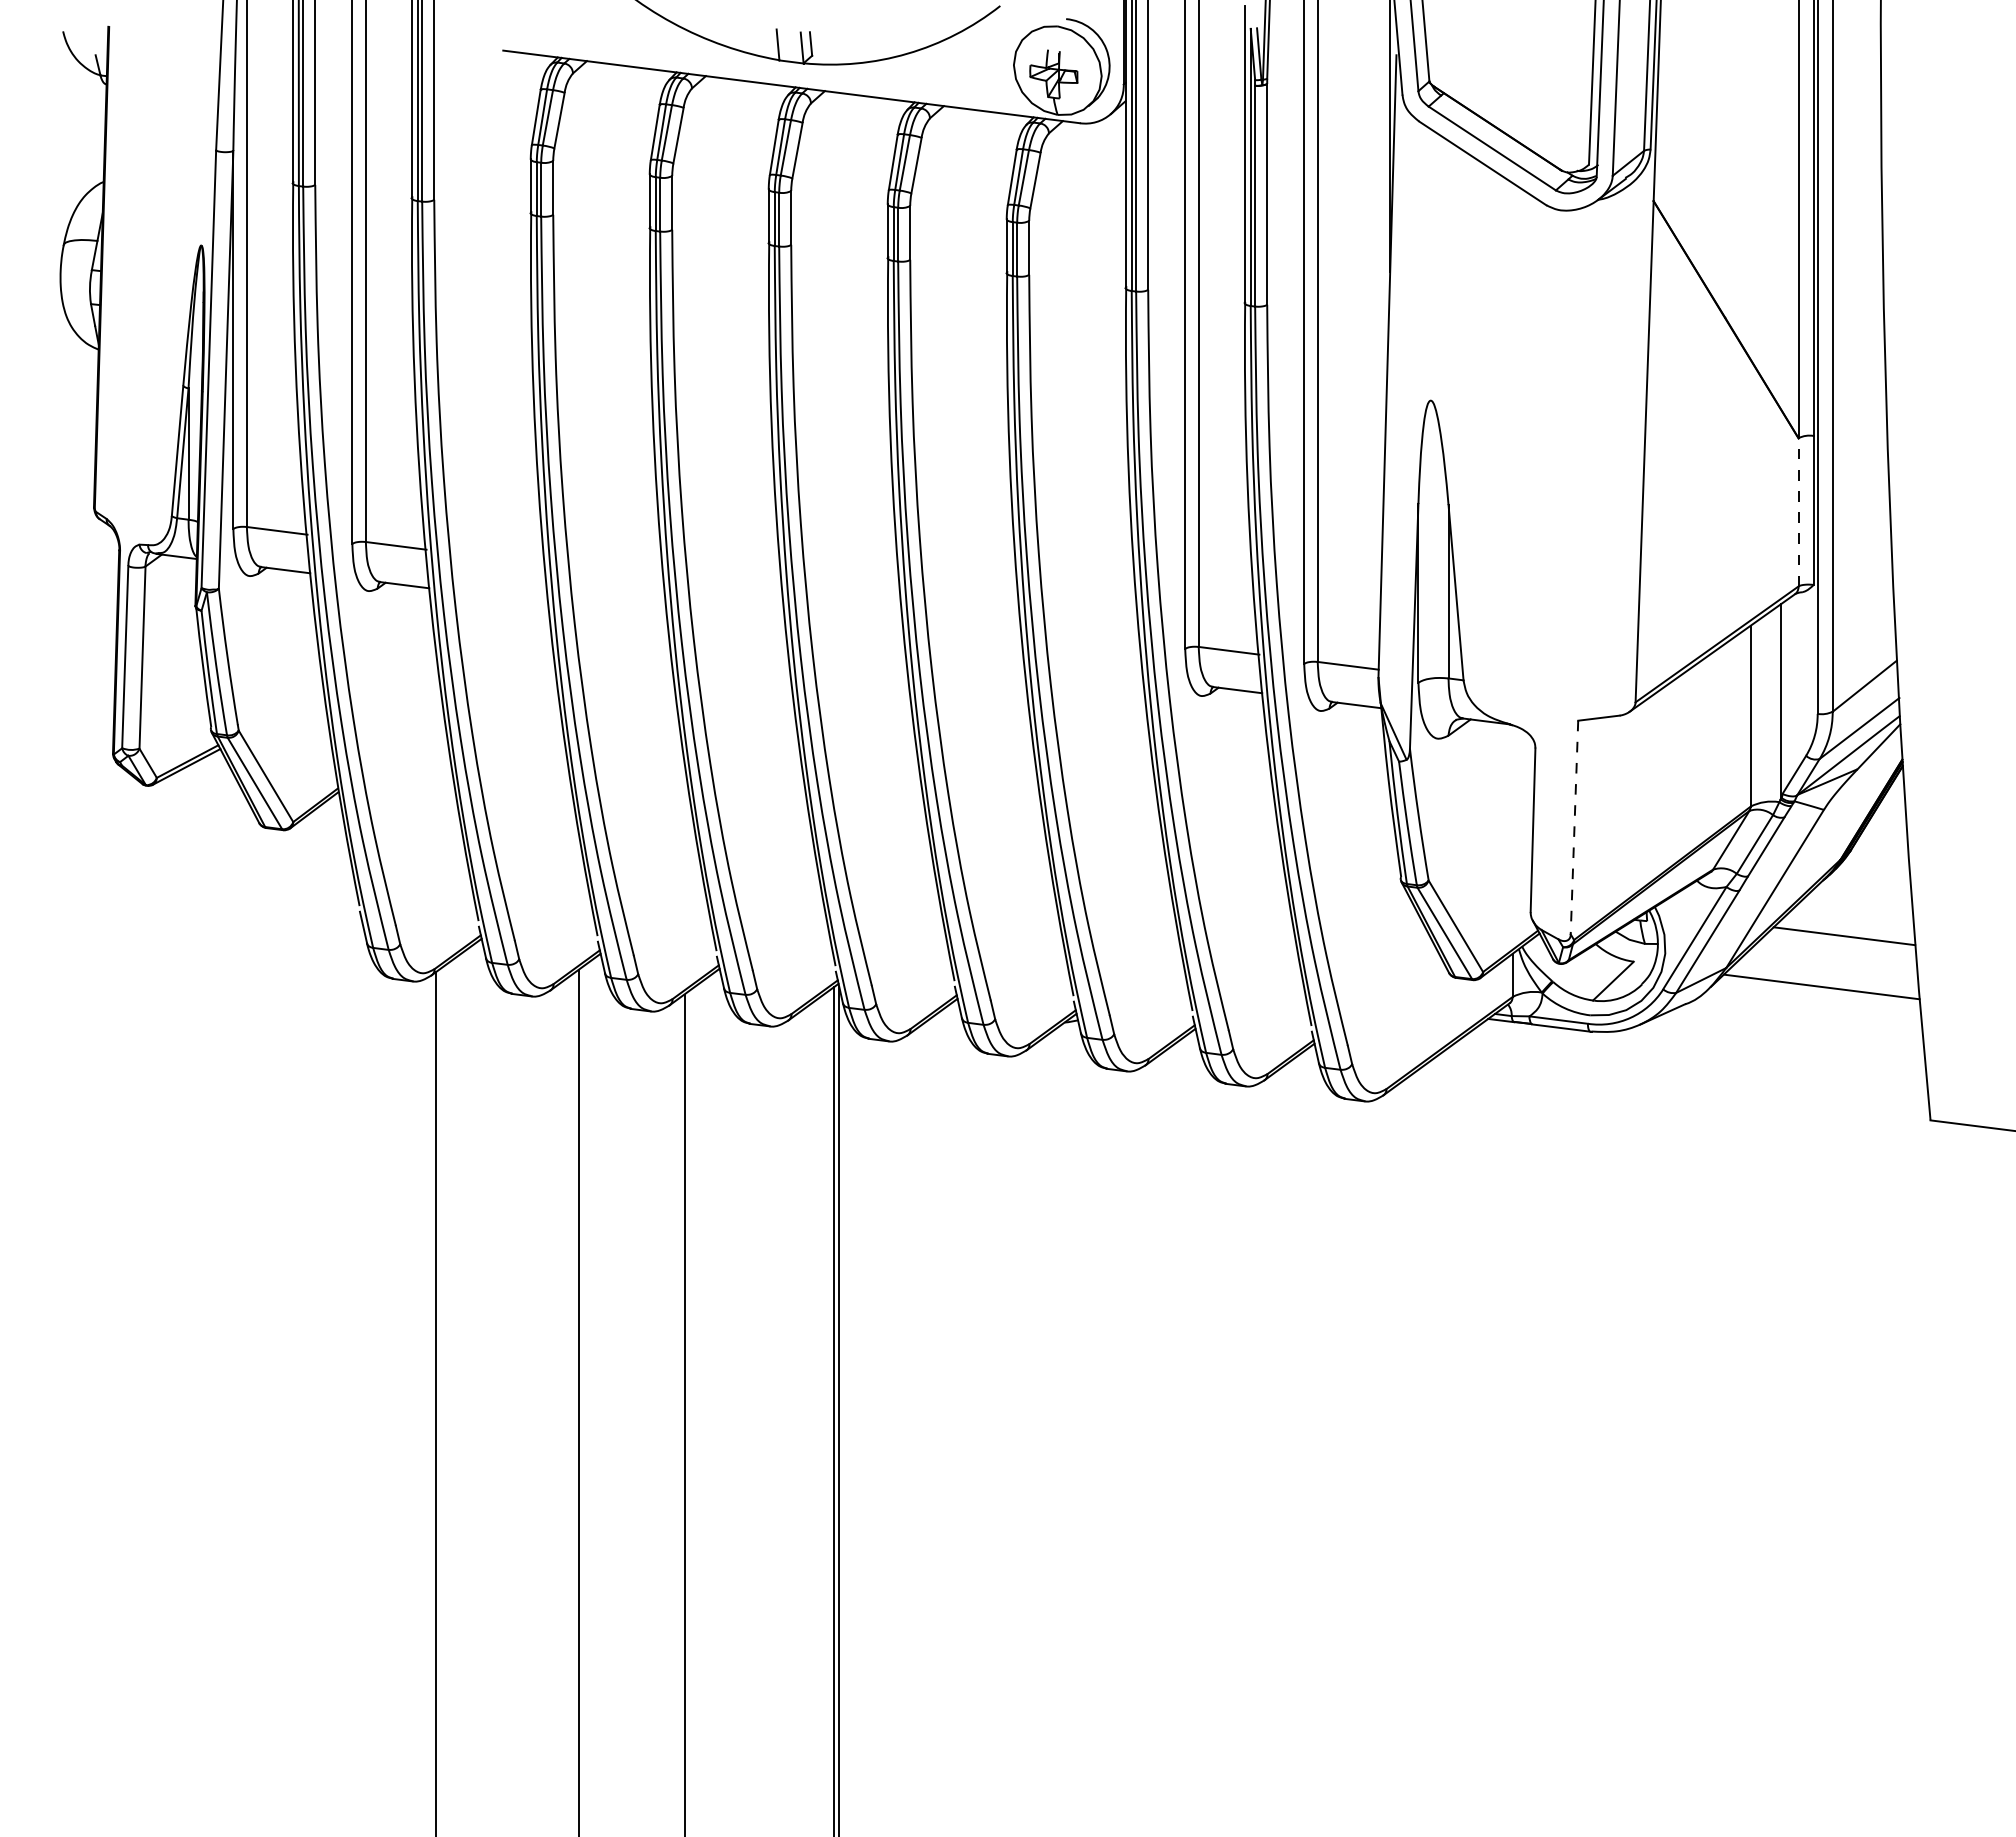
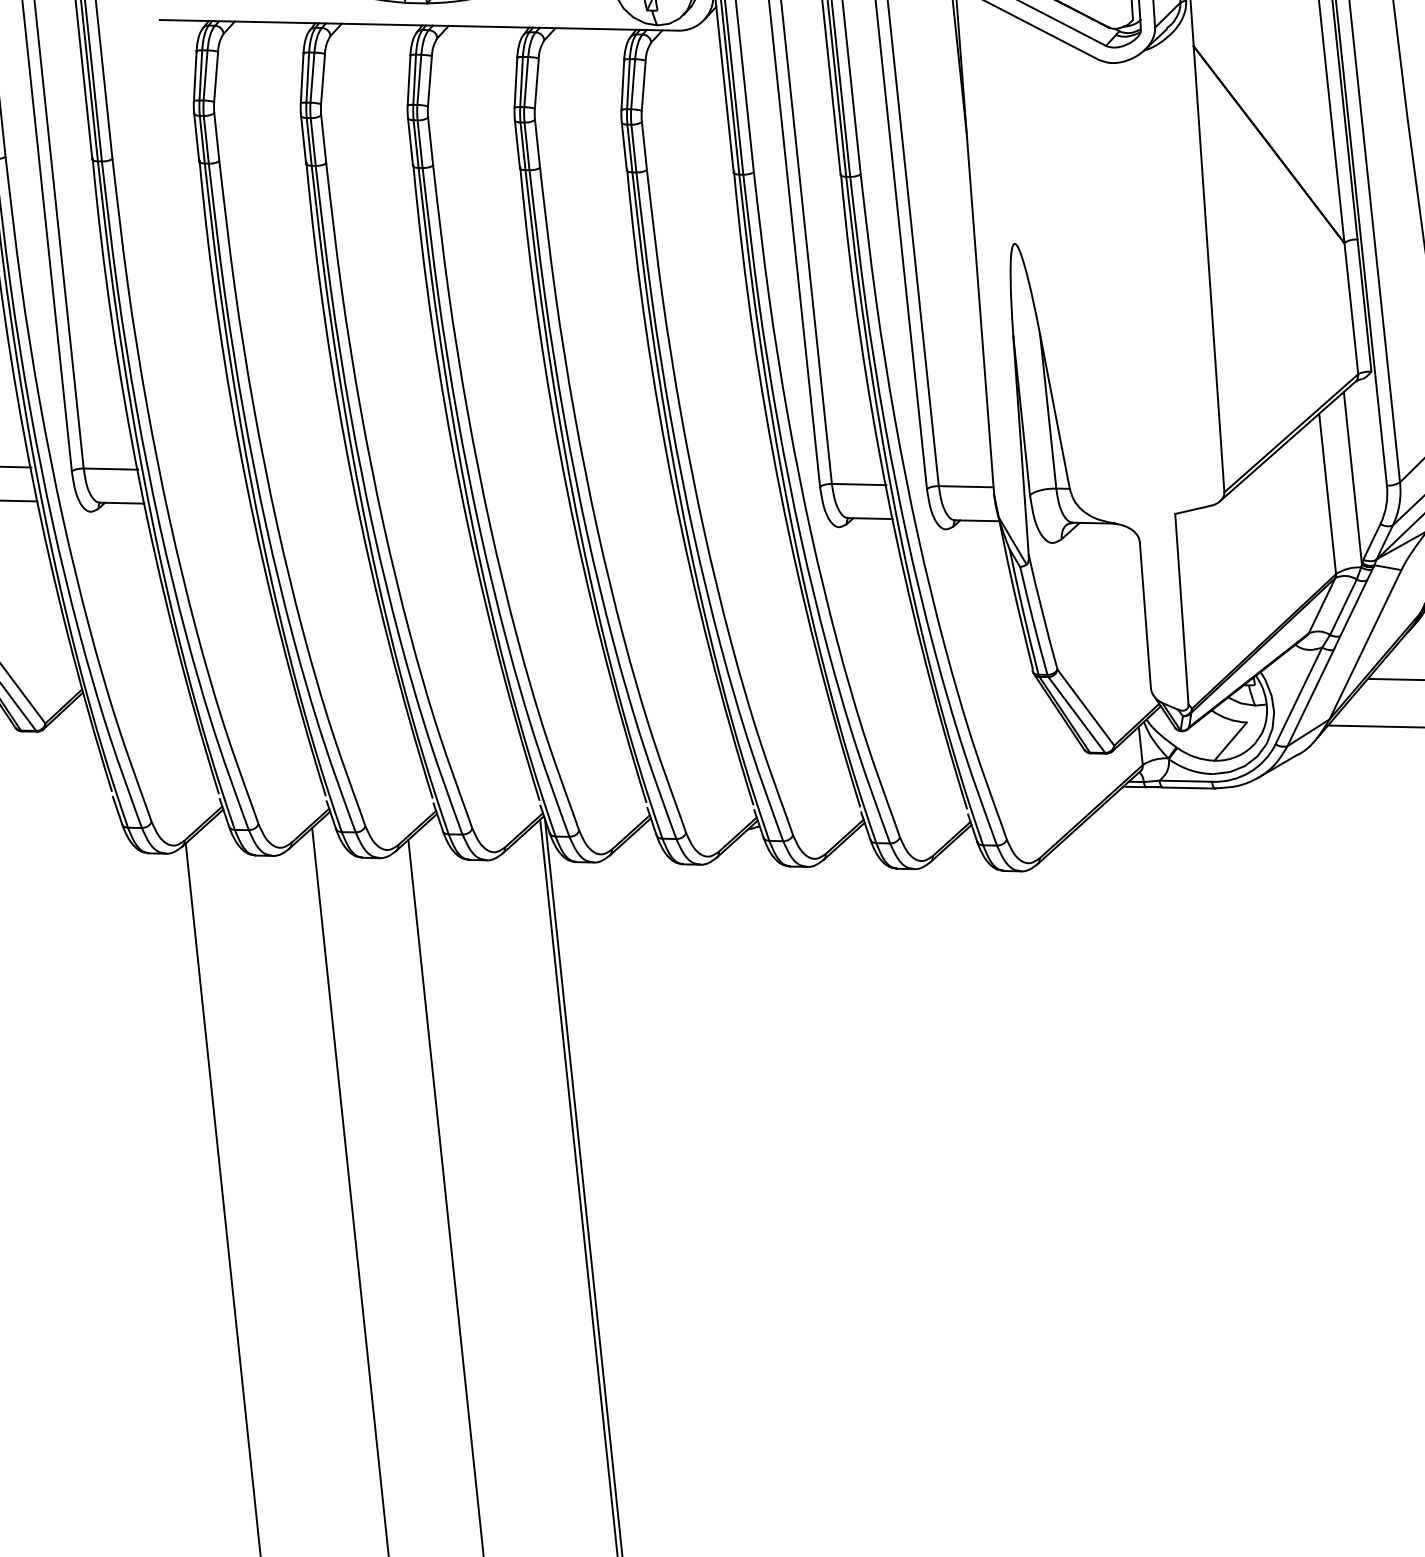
line: (1798, 511) -> (1351, 307), dashed -> solid
line: (1574, 827) -> (1181, 609), dashed -> solid

